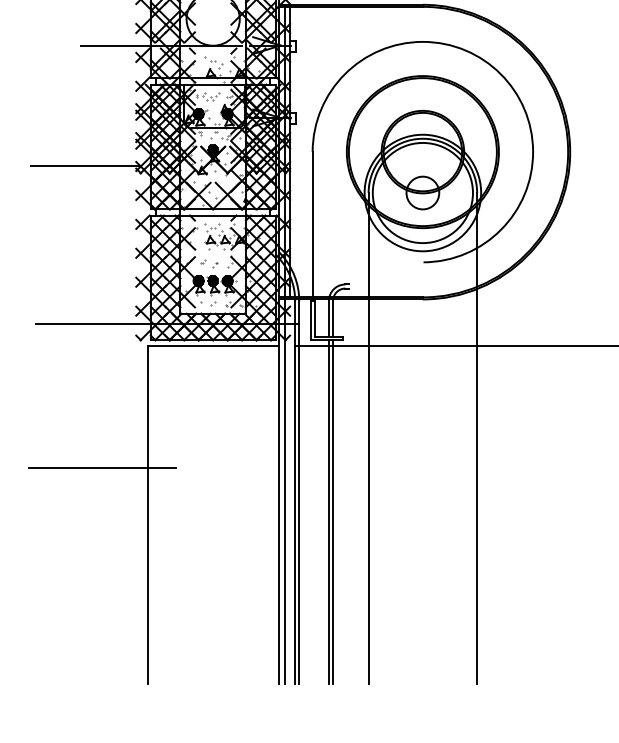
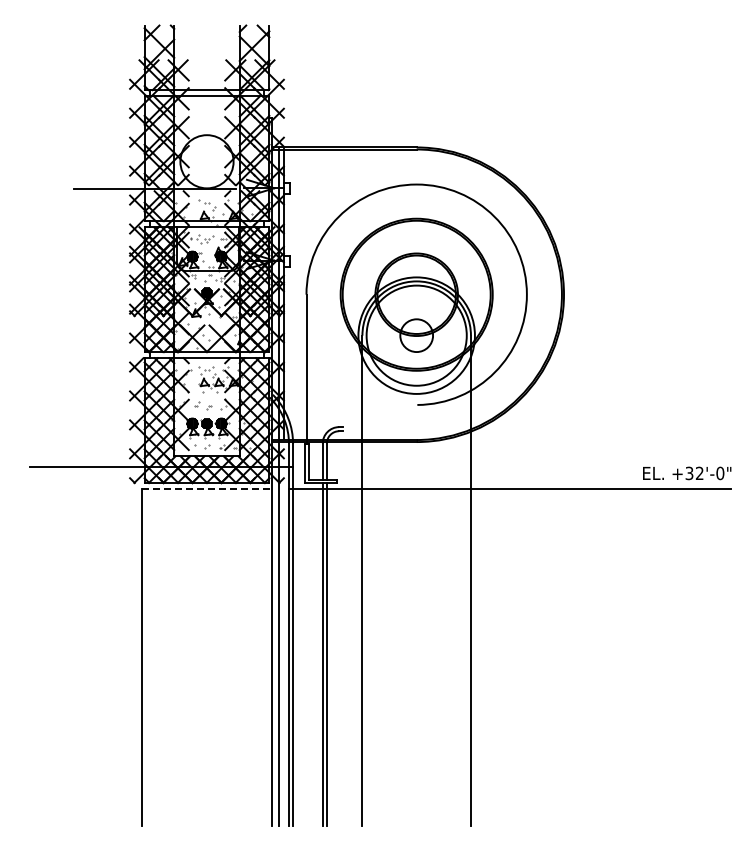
line: (86, 165) -> (80, 308), removed
line: (213, 346) -> (207, 489), solid -> dashed
line: (101, 467) -> (95, 610), removed

